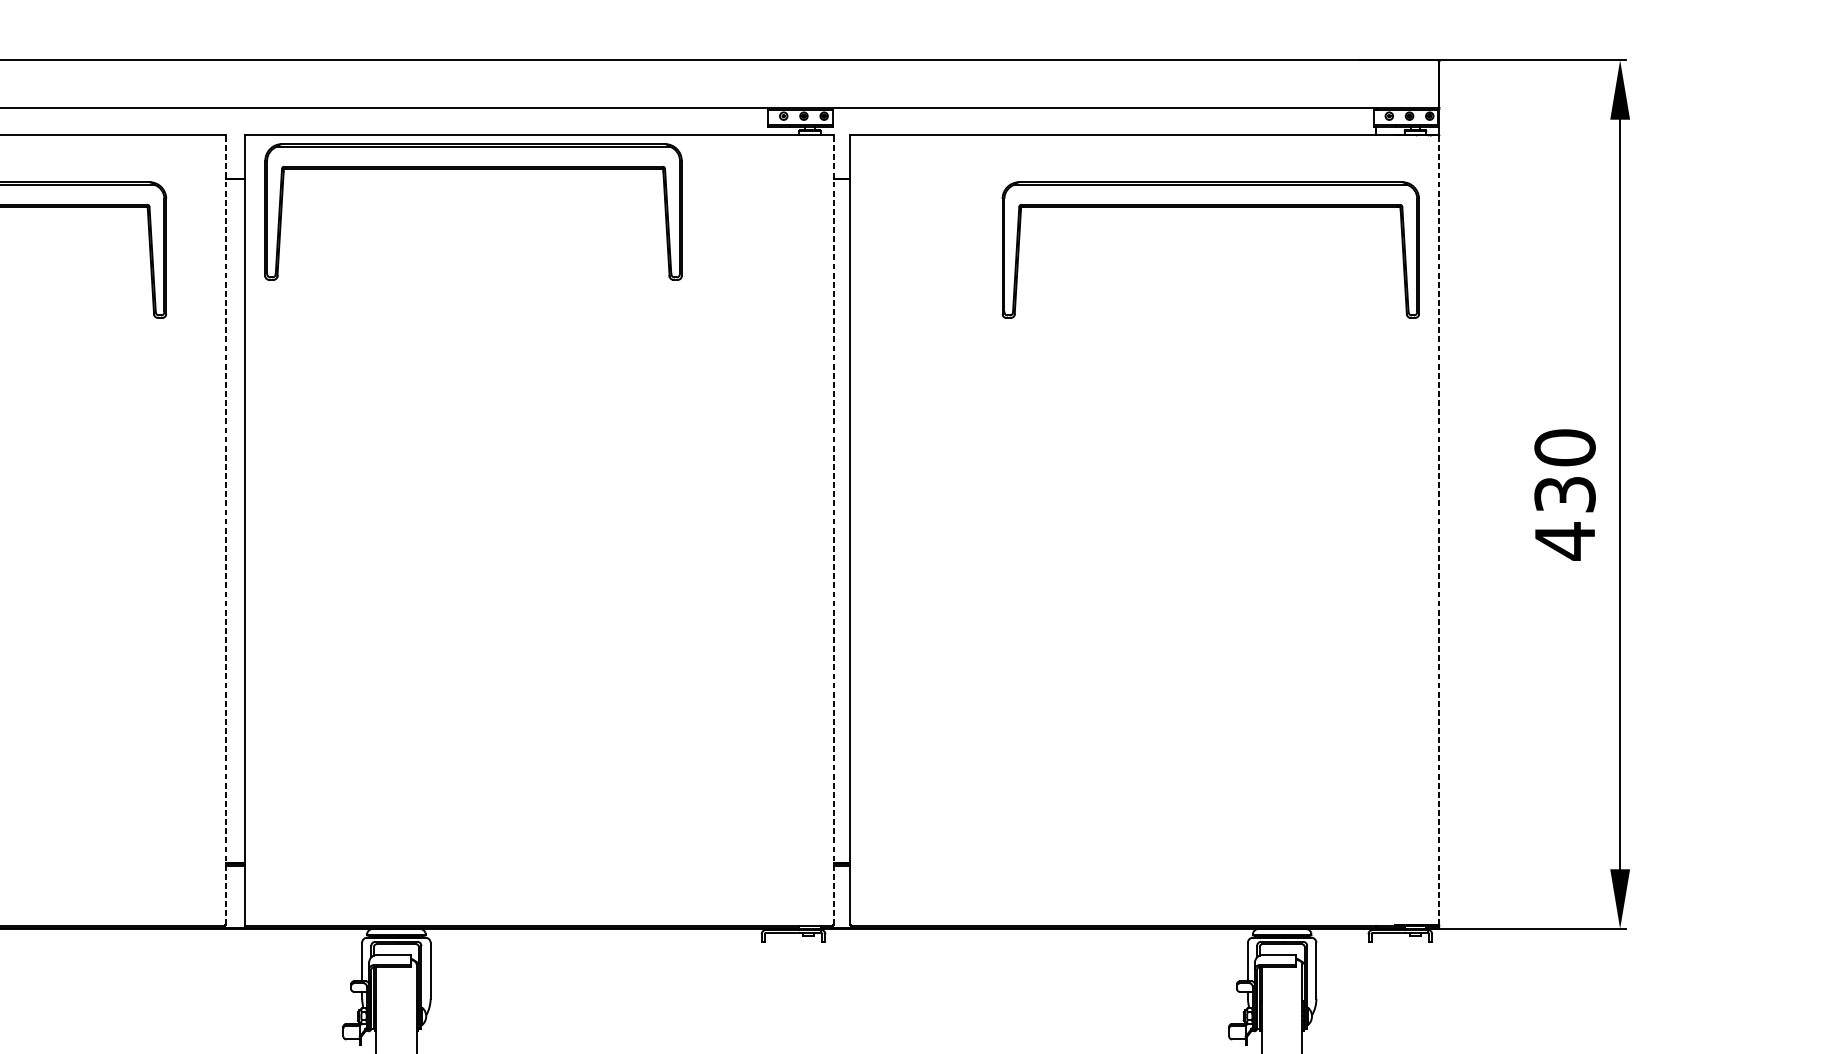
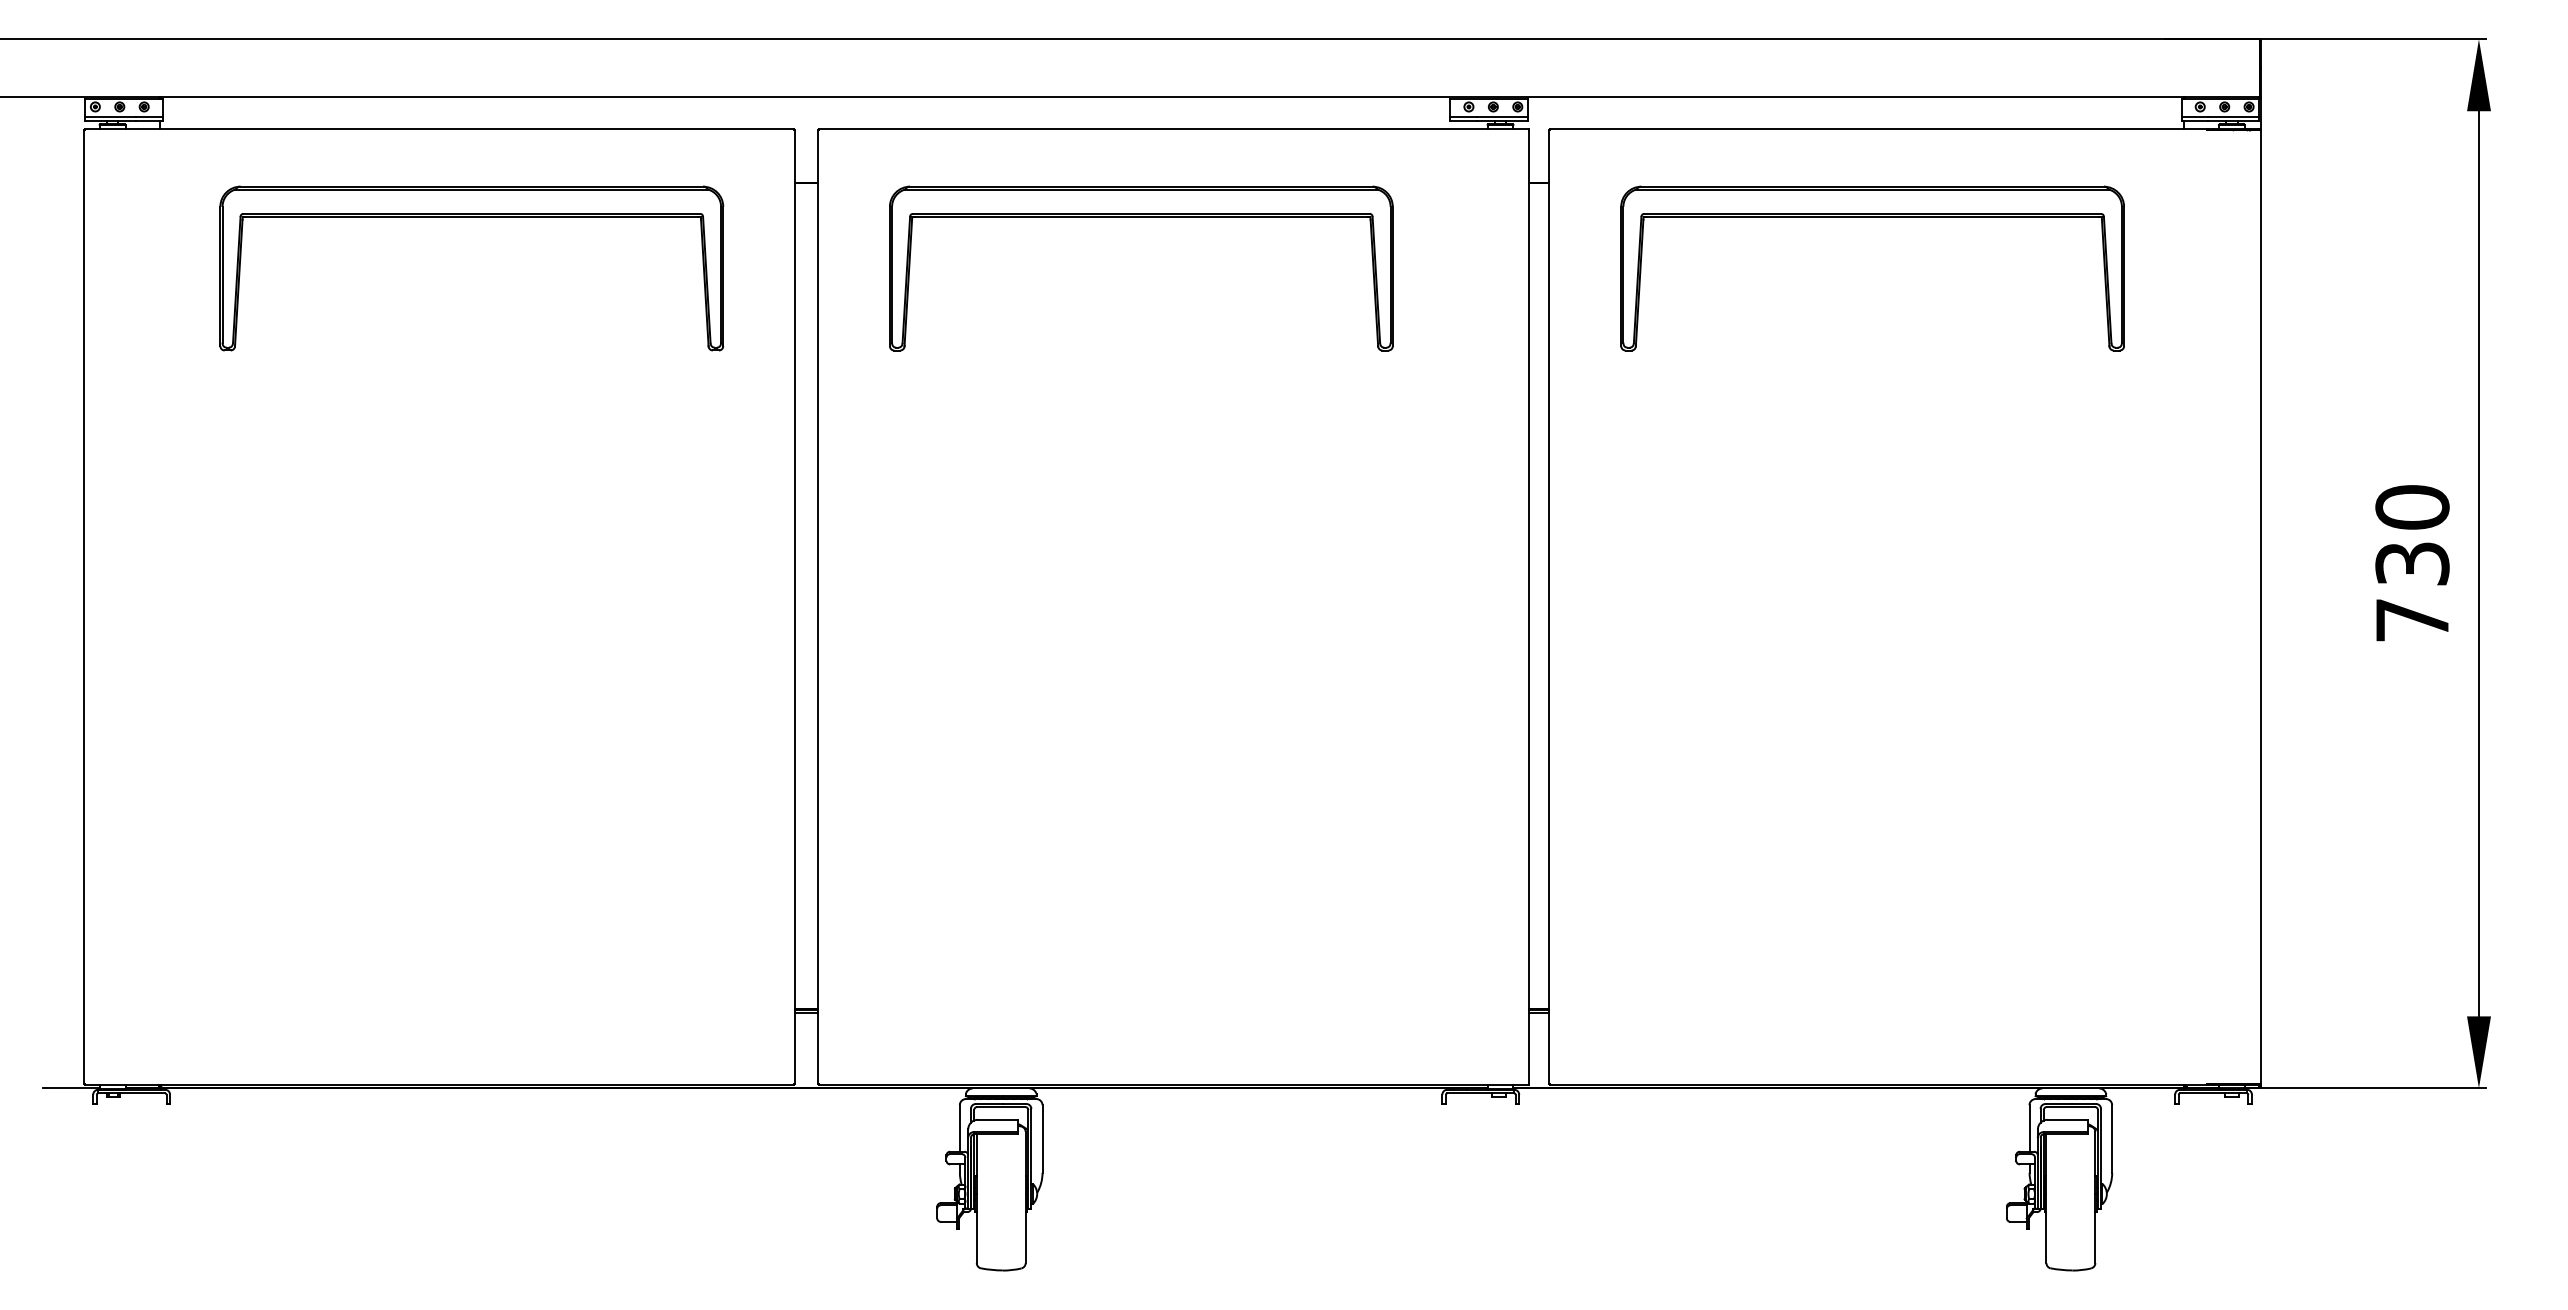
part: (473, 169) -> (1141, 217), moved
part: (1210, 207) -> (1872, 217), moved
line: (226, 529) -> (795, 606), dashed -> solid
line: (833, 529) -> (1529, 606), dashed -> solid
line: (1439, 529) -> (2260, 606), dashed -> solid
text: (1565, 541) -> (2412, 620), 430 -> 730

